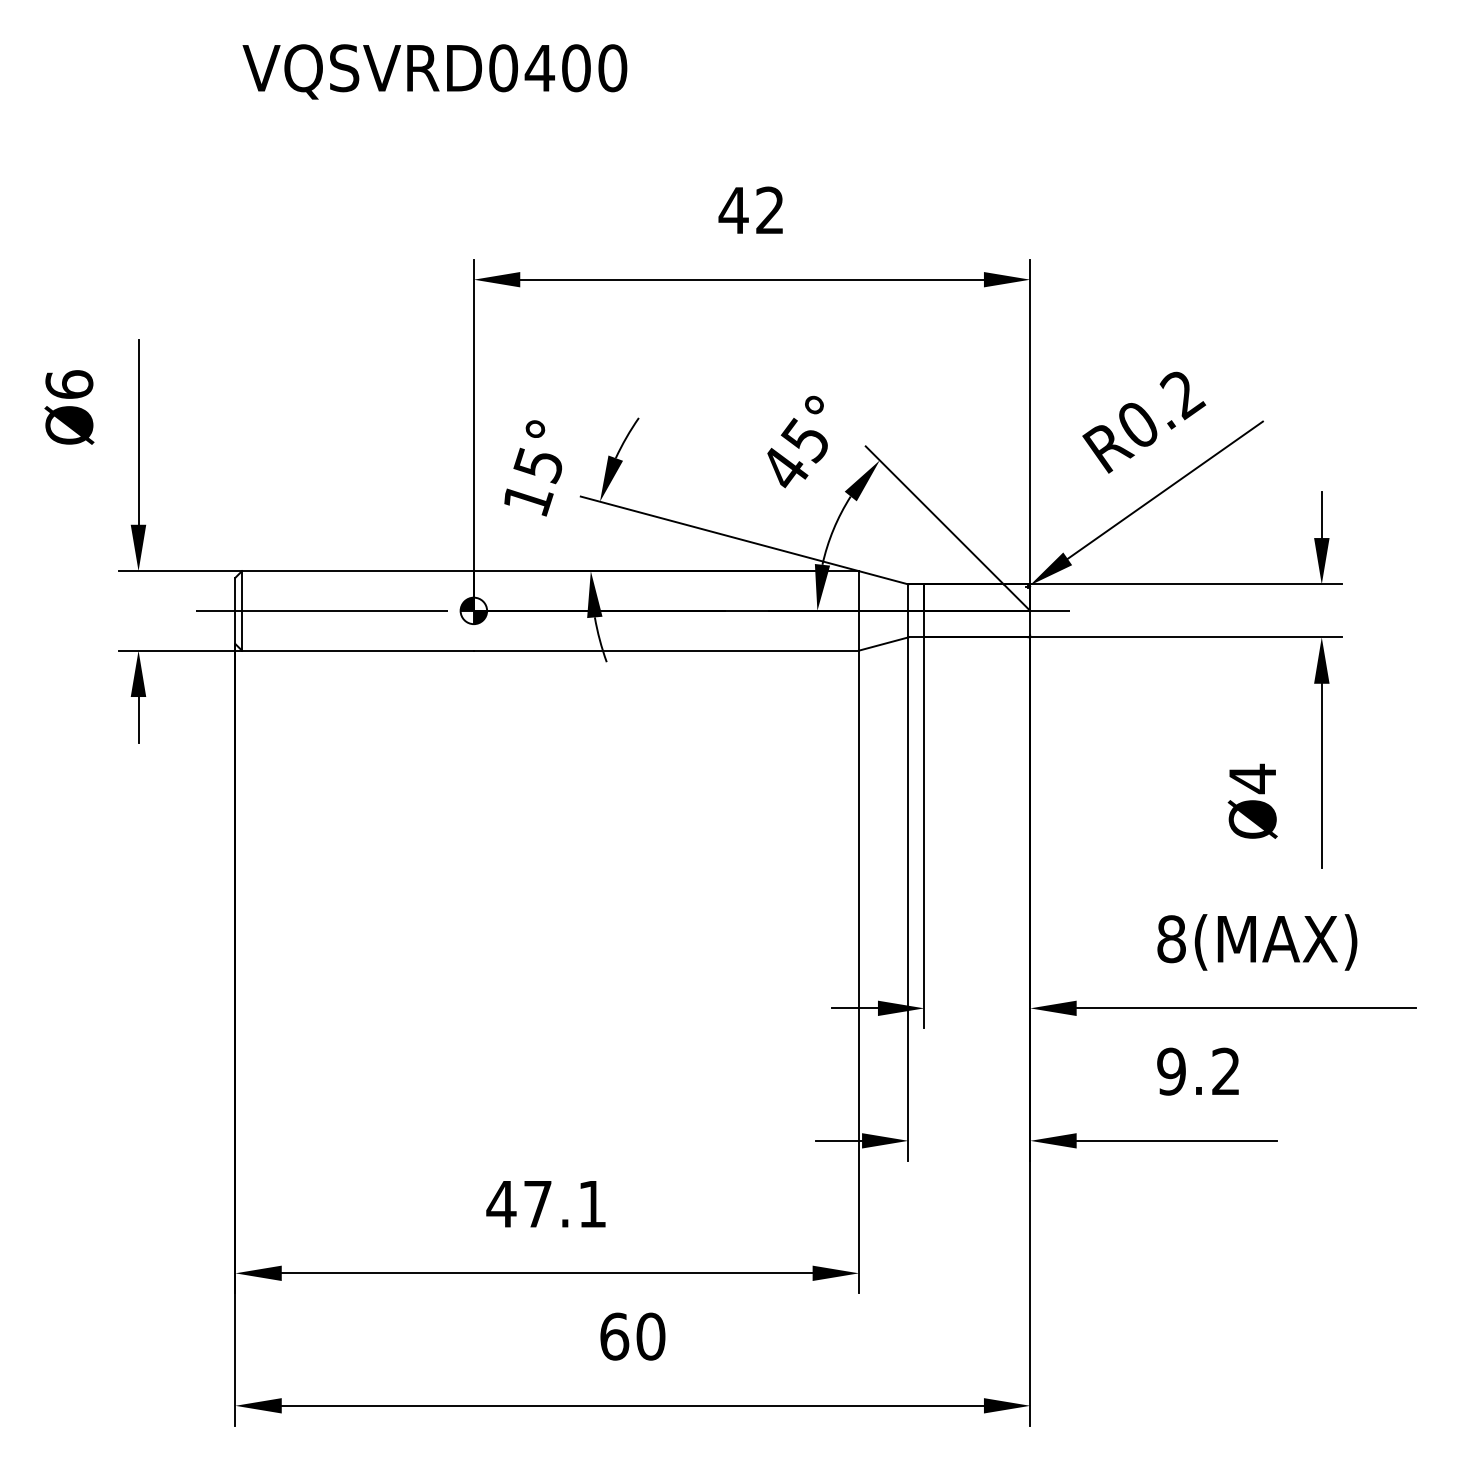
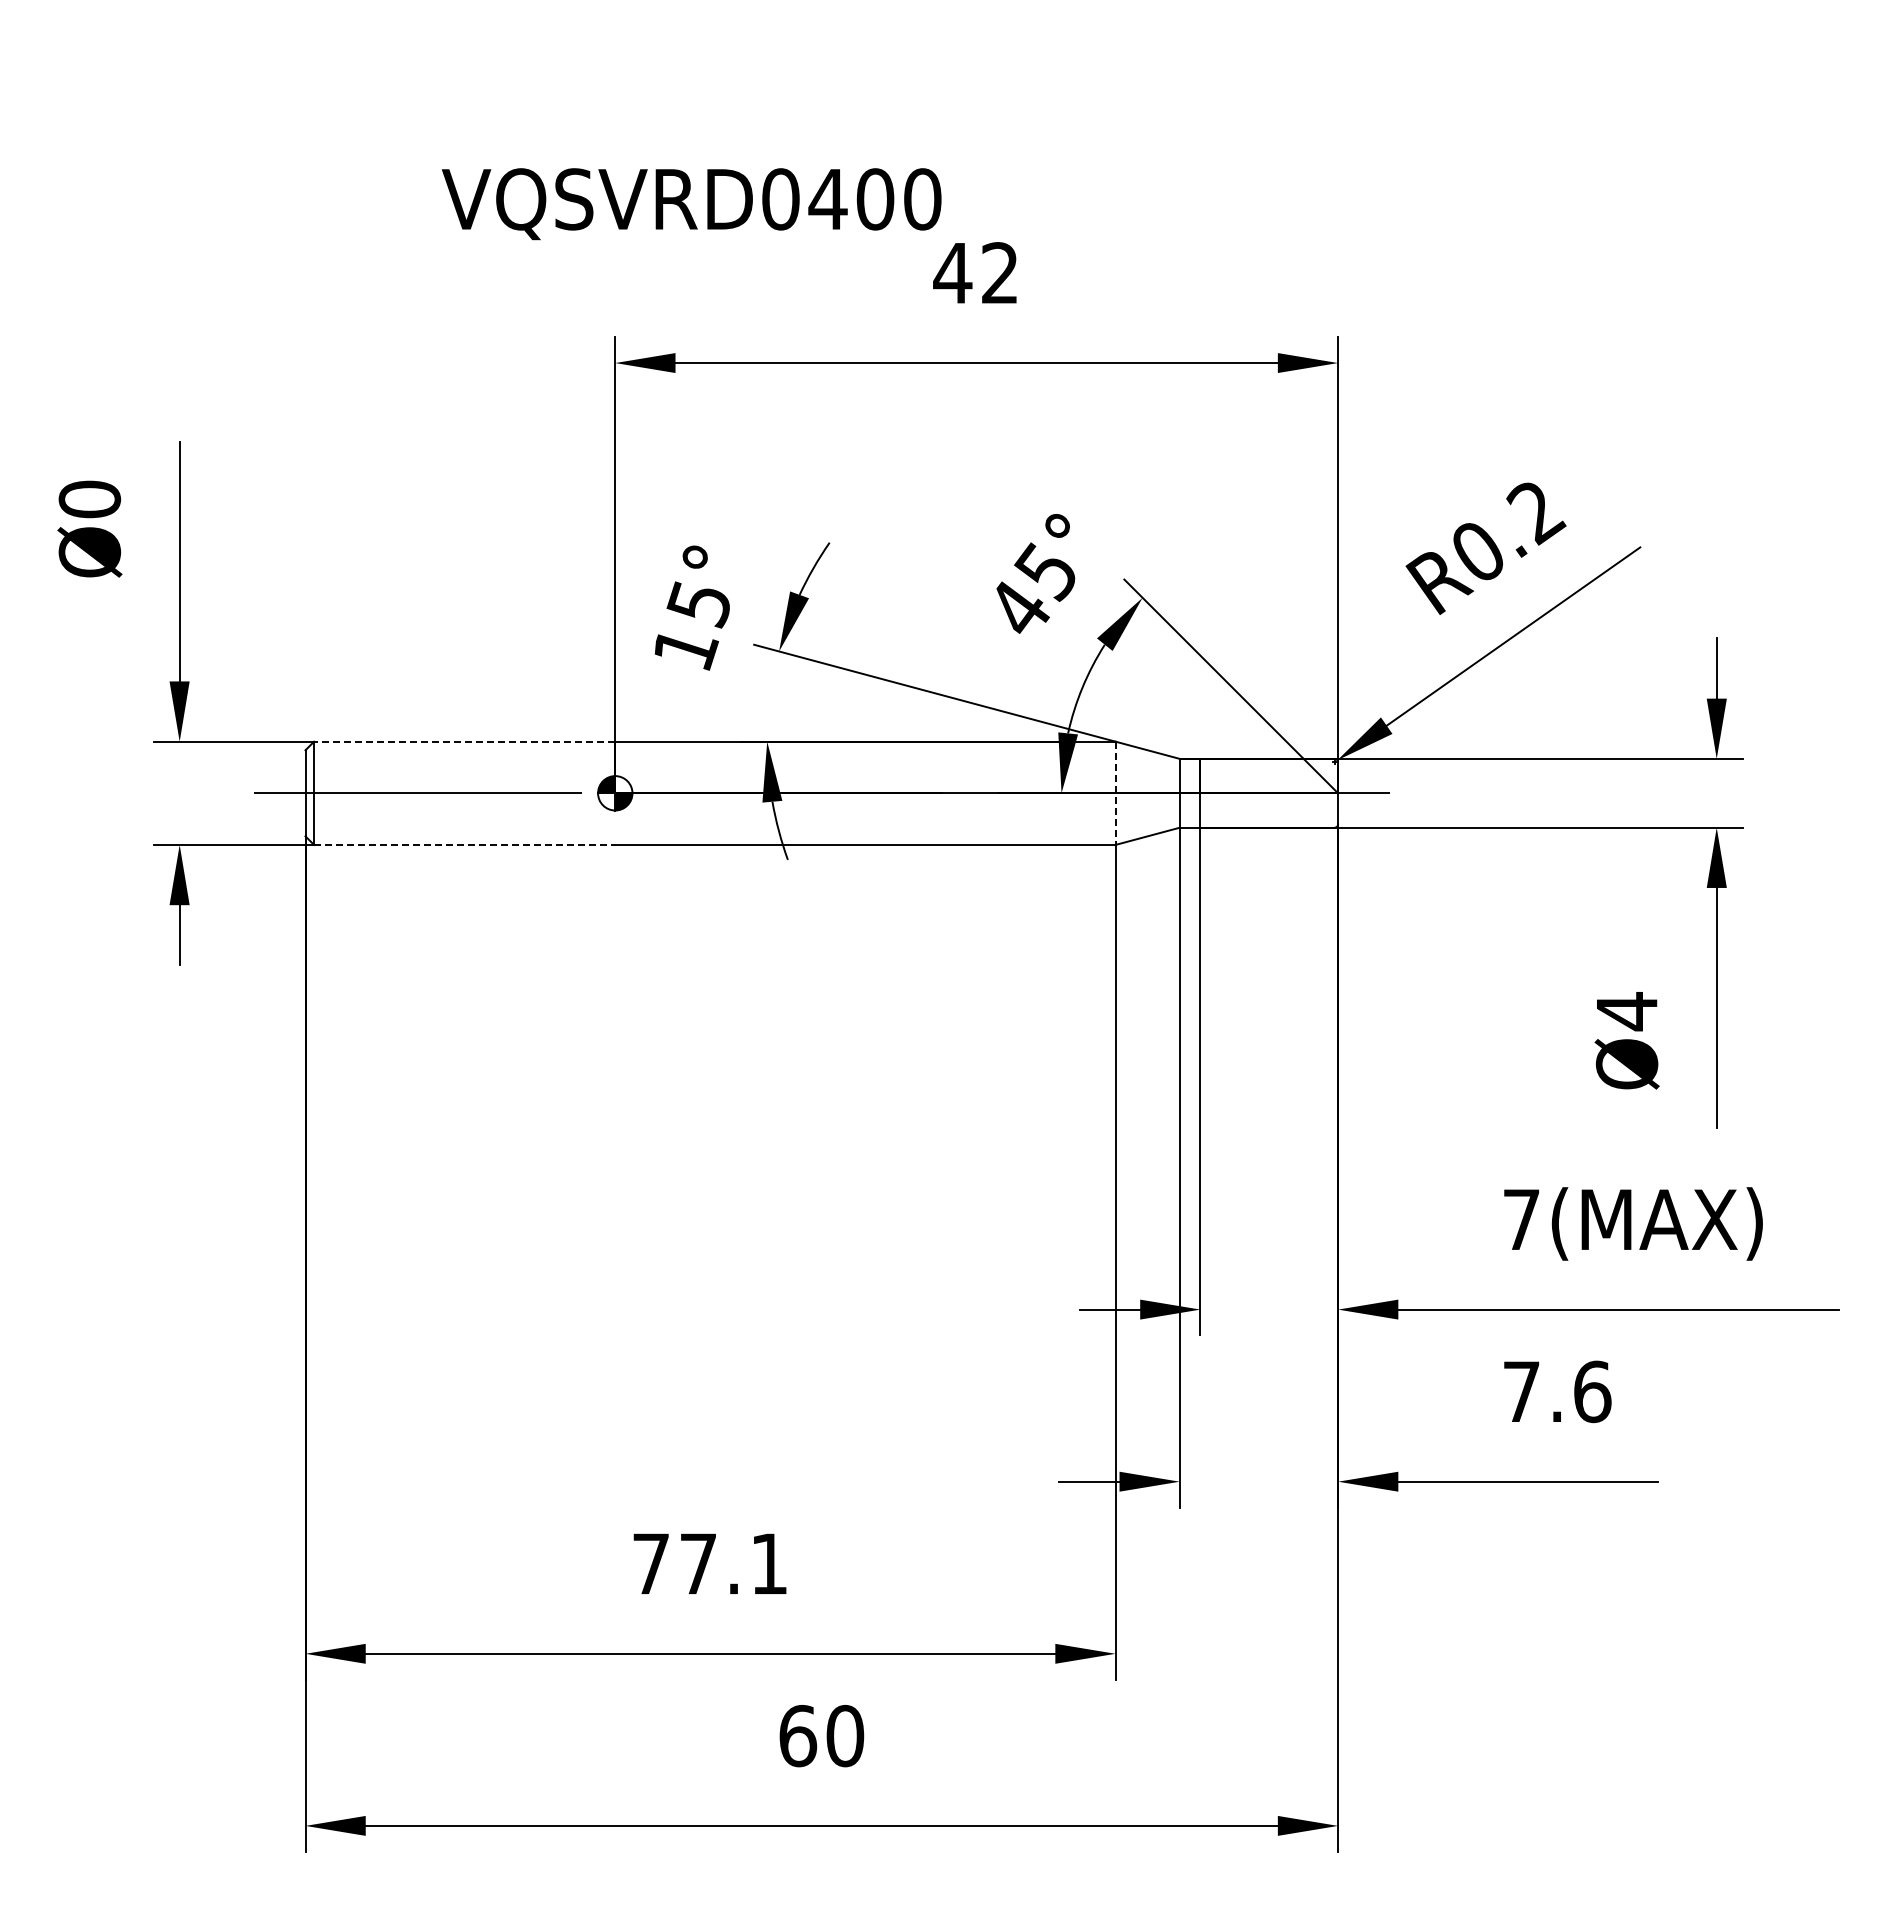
text: (434, 72) -> (691, 204), moved
text: (69, 384) -> (89, 499), Ø6 -> Ø0
line: (357, 571) -> (464, 741), solid -> dashed
line: (858, 611) -> (1115, 793), solid -> dashed
line: (357, 650) -> (464, 844), solid -> dashed
text: (1171, 938) -> (1521, 1219), 8(MAX) -> 7(MAX)
text: (1198, 1071) -> (1556, 1391), 9.2 -> 7.6
text: (500, 1203) -> (650, 1563), 47.1 -> 77.1

